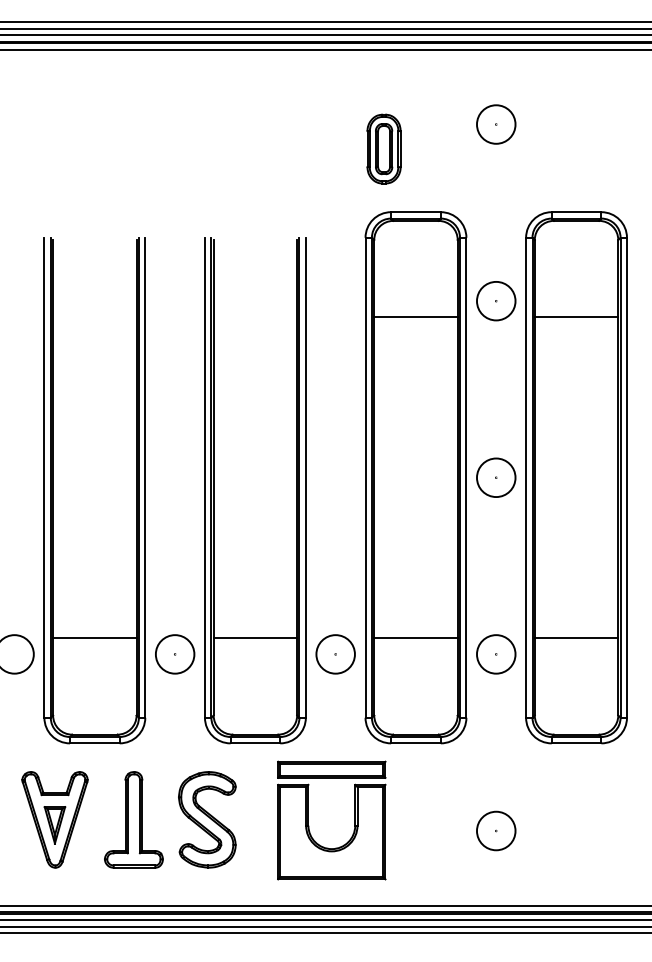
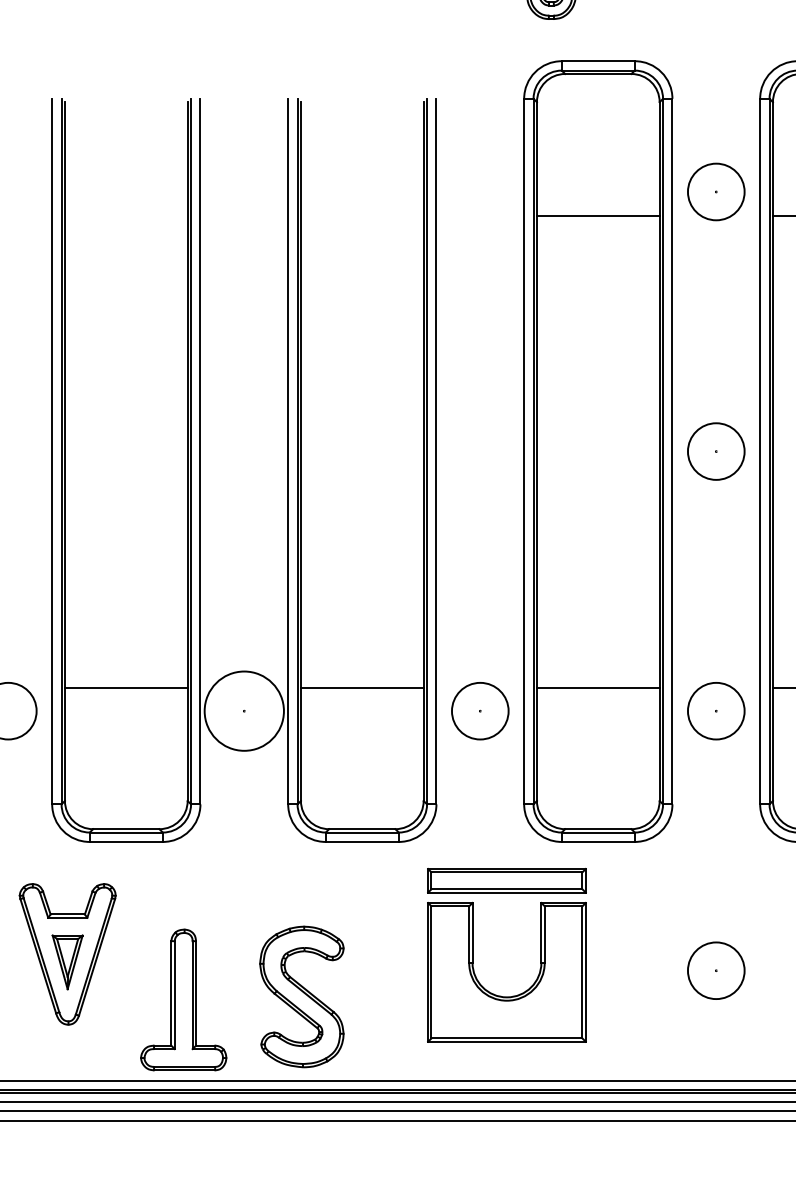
circle: (174, 654) -> (243, 711), size x1.4
part: (133, 819) -> (183, 999), moved
part: (207, 819) -> (302, 996), moved
part: (309, 825) -> (474, 962), moved

